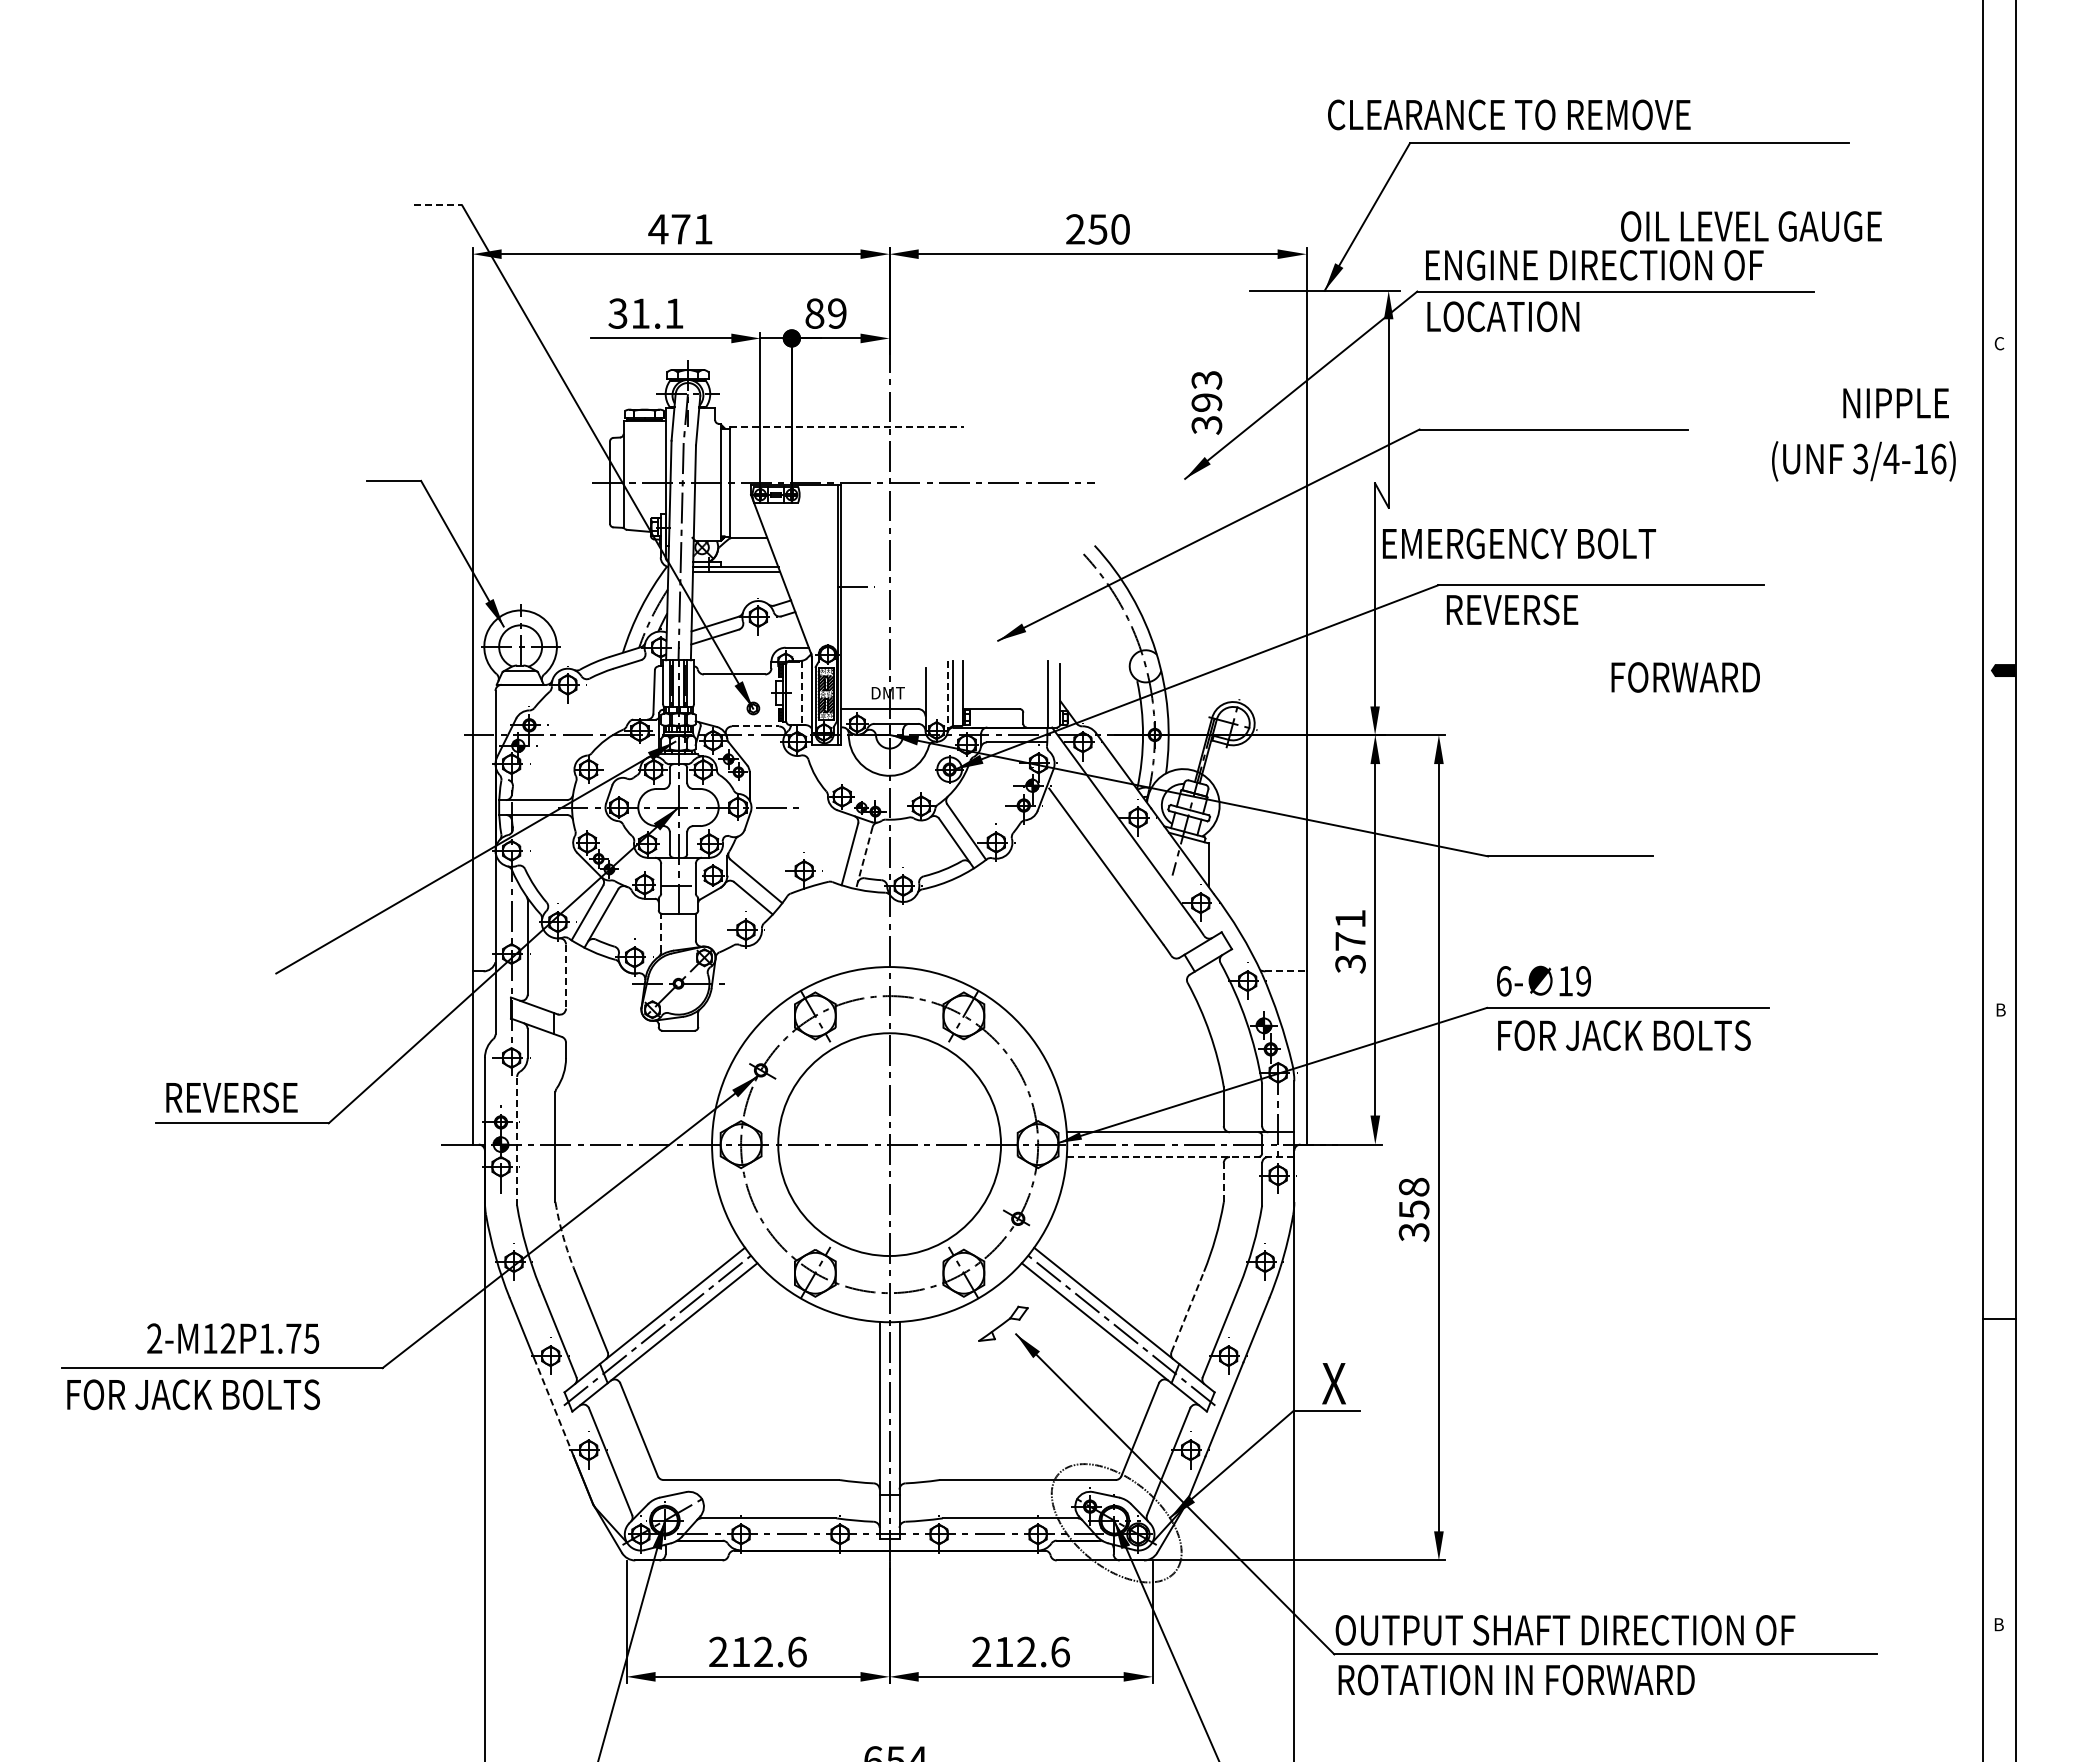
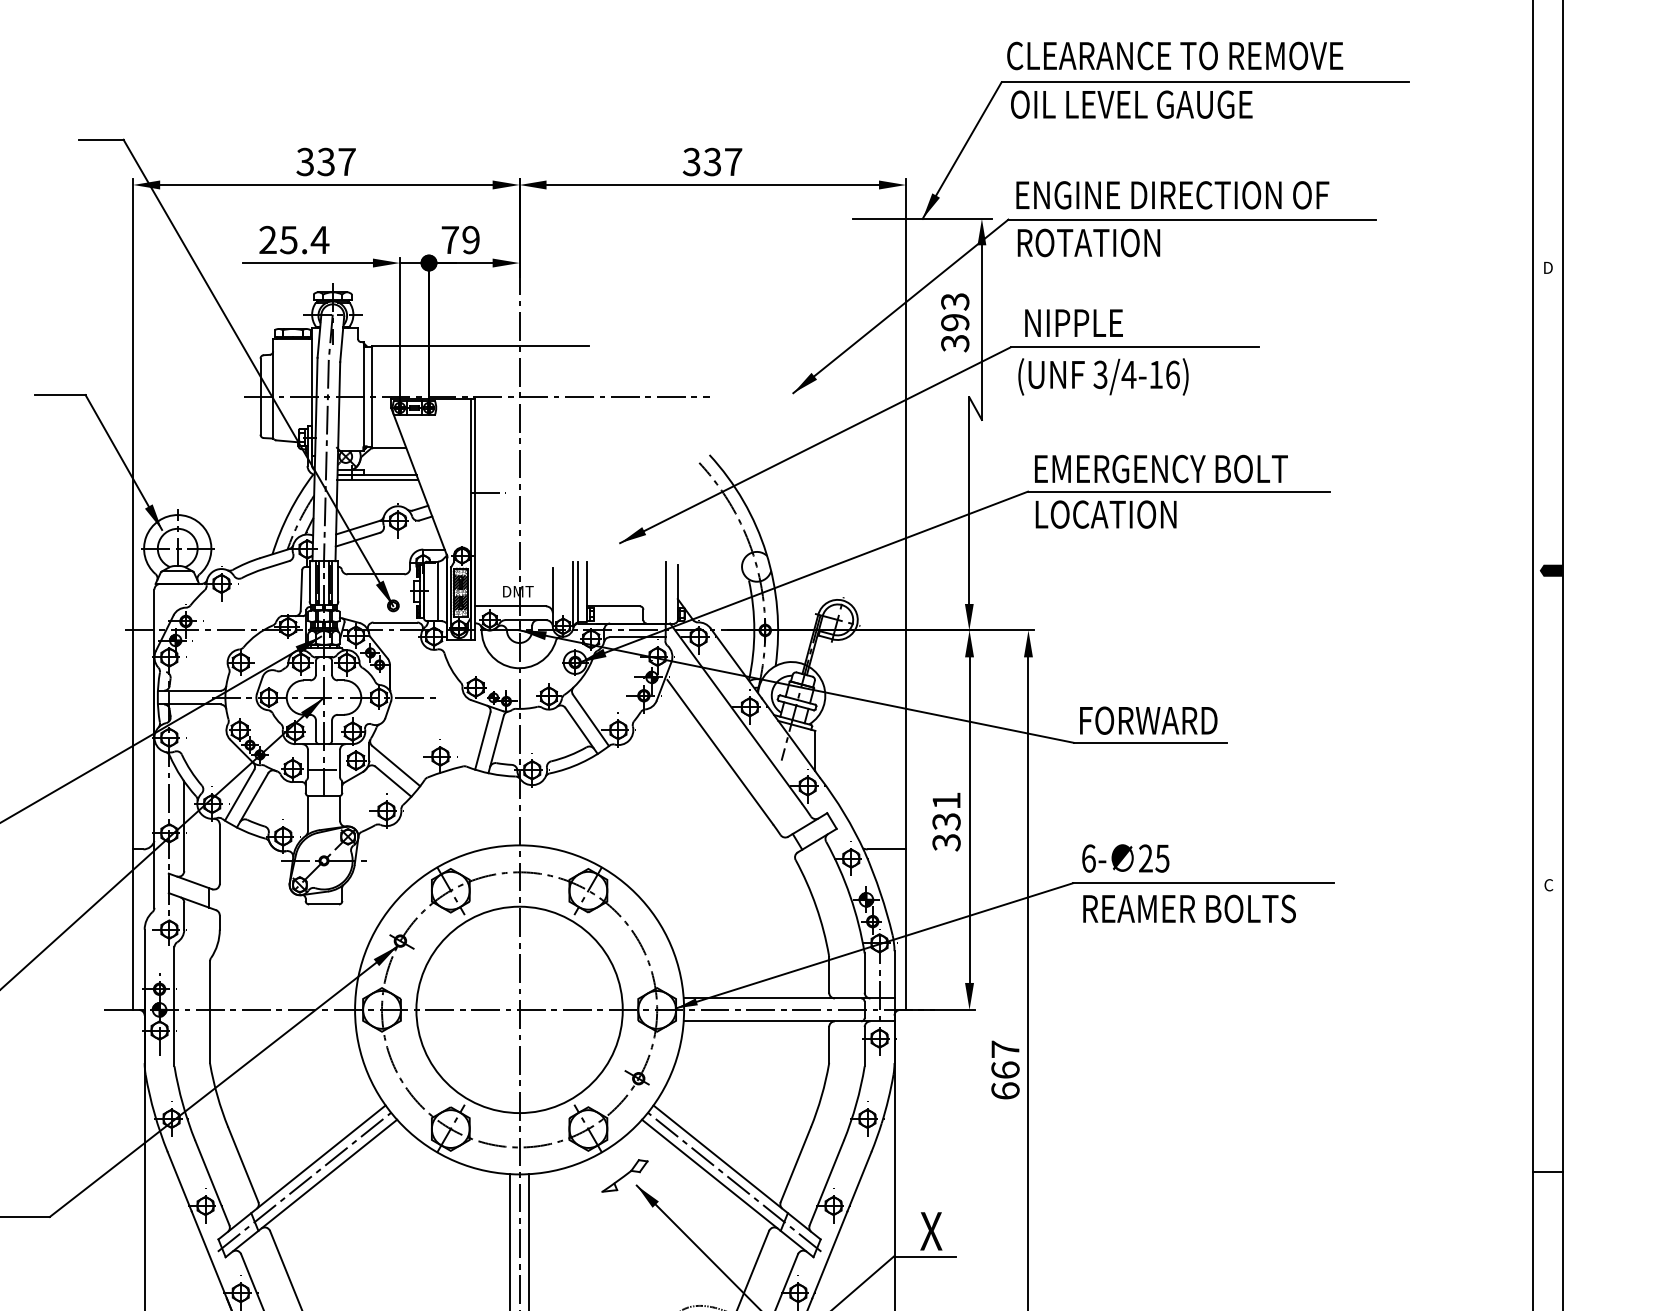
text: (1509, 114) -> (1175, 55), moved
line: (438, 205) -> (101, 139), dashed -> solid
text: (1751, 226) -> (1131, 104), moved
text: (680, 229) -> (325, 162), 471 -> 337
text: (1097, 229) -> (712, 162), 250 -> 337
text: (646, 313) -> (294, 239), 31.1 -> 25.4
text: (814, 313) -> (449, 239), 89 -> 79
text: (1505, 316) -> (1090, 242), LOCATION -> ROTATION
text: (1999, 343) -> (1547, 267), C -> D
text: (1206, 402) -> (954, 322), moved
text: (1895, 403) -> (1073, 323), moved
line: (847, 427) -> (480, 345), dashed -> solid
text: (1863, 461) -> (1103, 377), moved
text: (1519, 543) -> (1161, 468), moved
text: (1523, 609) -> (1106, 514), REVERSE -> LOCATION
text: (1685, 677) -> (1148, 720), moved
line: (801, 693) -> (437, 591), dashed -> solid
line: (947, 695) -> (573, 593), dashed -> solid
line: (755, 726) -> (395, 622), dashed -> solid
line: (864, 858) -> (496, 744), dashed -> solid
line: (661, 932) -> (308, 813), dashed -> solid
text: (1350, 941) -> (946, 821), 371 -> 331
line: (1286, 971) -> (887, 849), dashed -> solid
line: (566, 977) -> (220, 855), dashed -> solid
text: (1574, 981) -> (1154, 858), 19 -> 25
text: (2000, 1009) -> (1548, 884), B -> C
text: (1625, 1035) -> (1201, 908), FOR JACK BOLTS -> REAMER BOLTS
line: (517, 1140) -> (174, 1006), dashed -> solid
line: (1180, 1157) -> (789, 1021), dashed -> solid
line: (1223, 1182) -> (828, 1044), dashed -> solid
text: (1413, 1209) -> (1004, 1069), 358 -> 667
arc: (563, 1237) -> (217, 1095), dashed -> solid
line: (1187, 1311) -> (795, 1164), dashed -> solid
line: (554, 1409) -> (209, 1255), dashed -> solid

